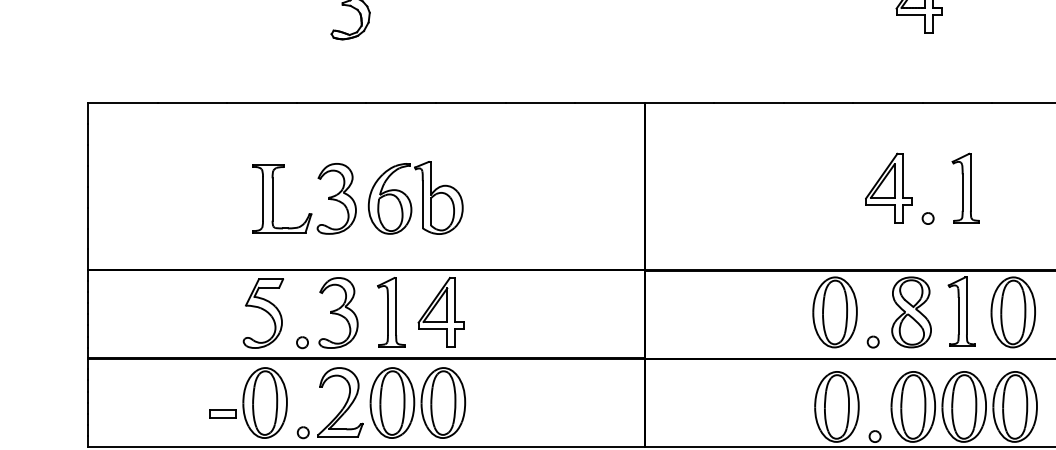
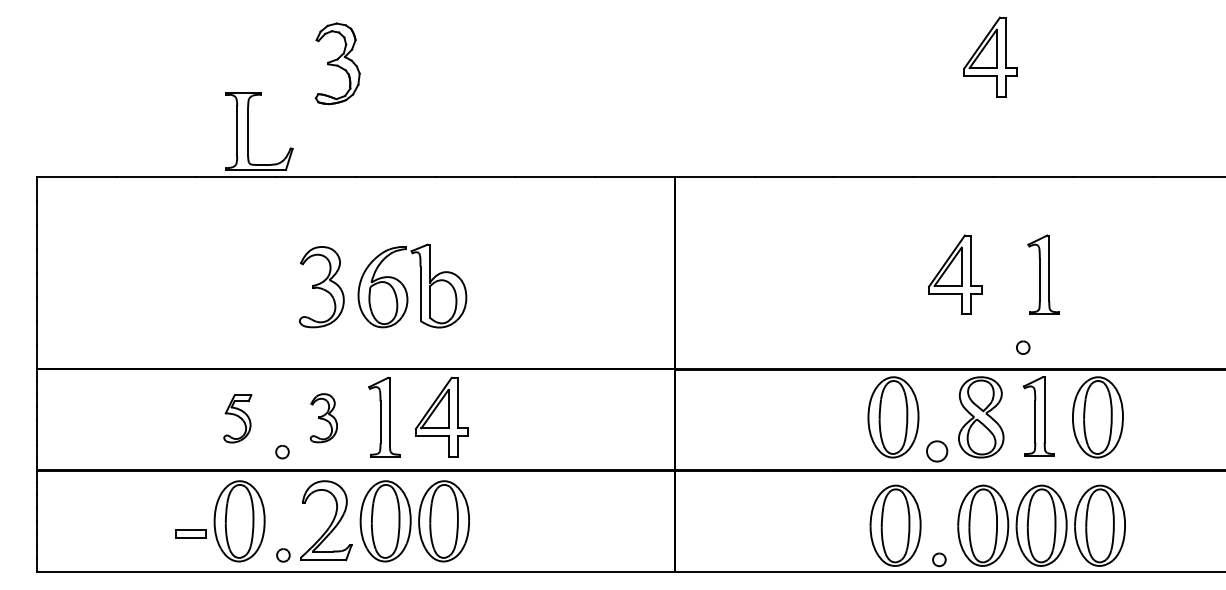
part: (272, 199) -> (248, 131), moved
part: (928, 218) -> (1023, 347), moved
part: (263, 313) -> (237, 418), size x0.6
part: (338, 313) -> (323, 418), size x0.6
part: (873, 342) -> (937, 451), size x1.6

